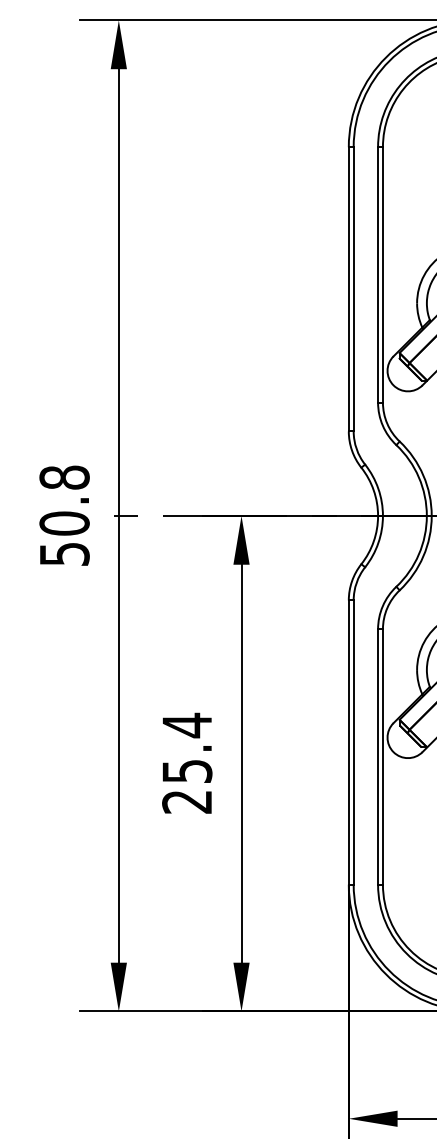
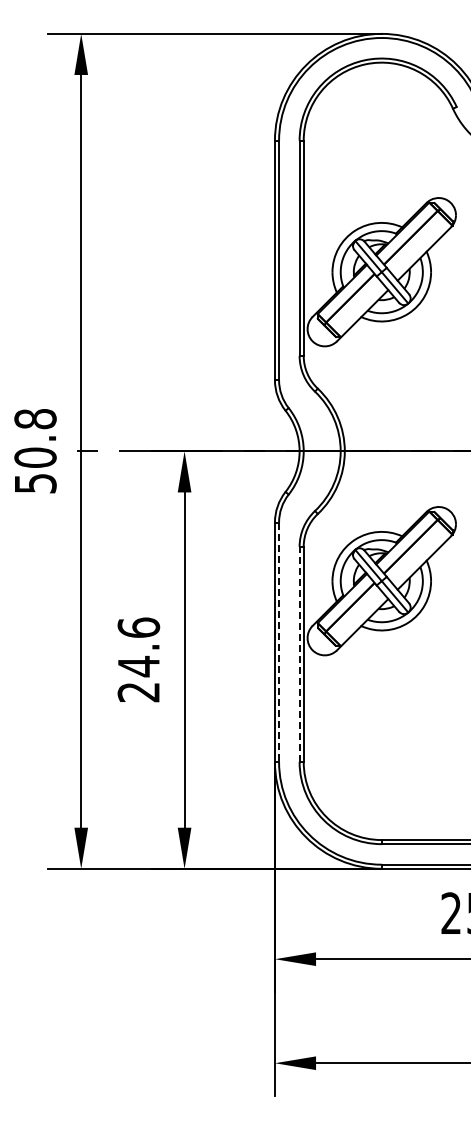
line: (354, 742) -> (279, 642), solid -> dashed
text: (186, 748) -> (138, 647), 25.4 -> 24.6
line: (377, 757) -> (299, 654), solid -> dashed

